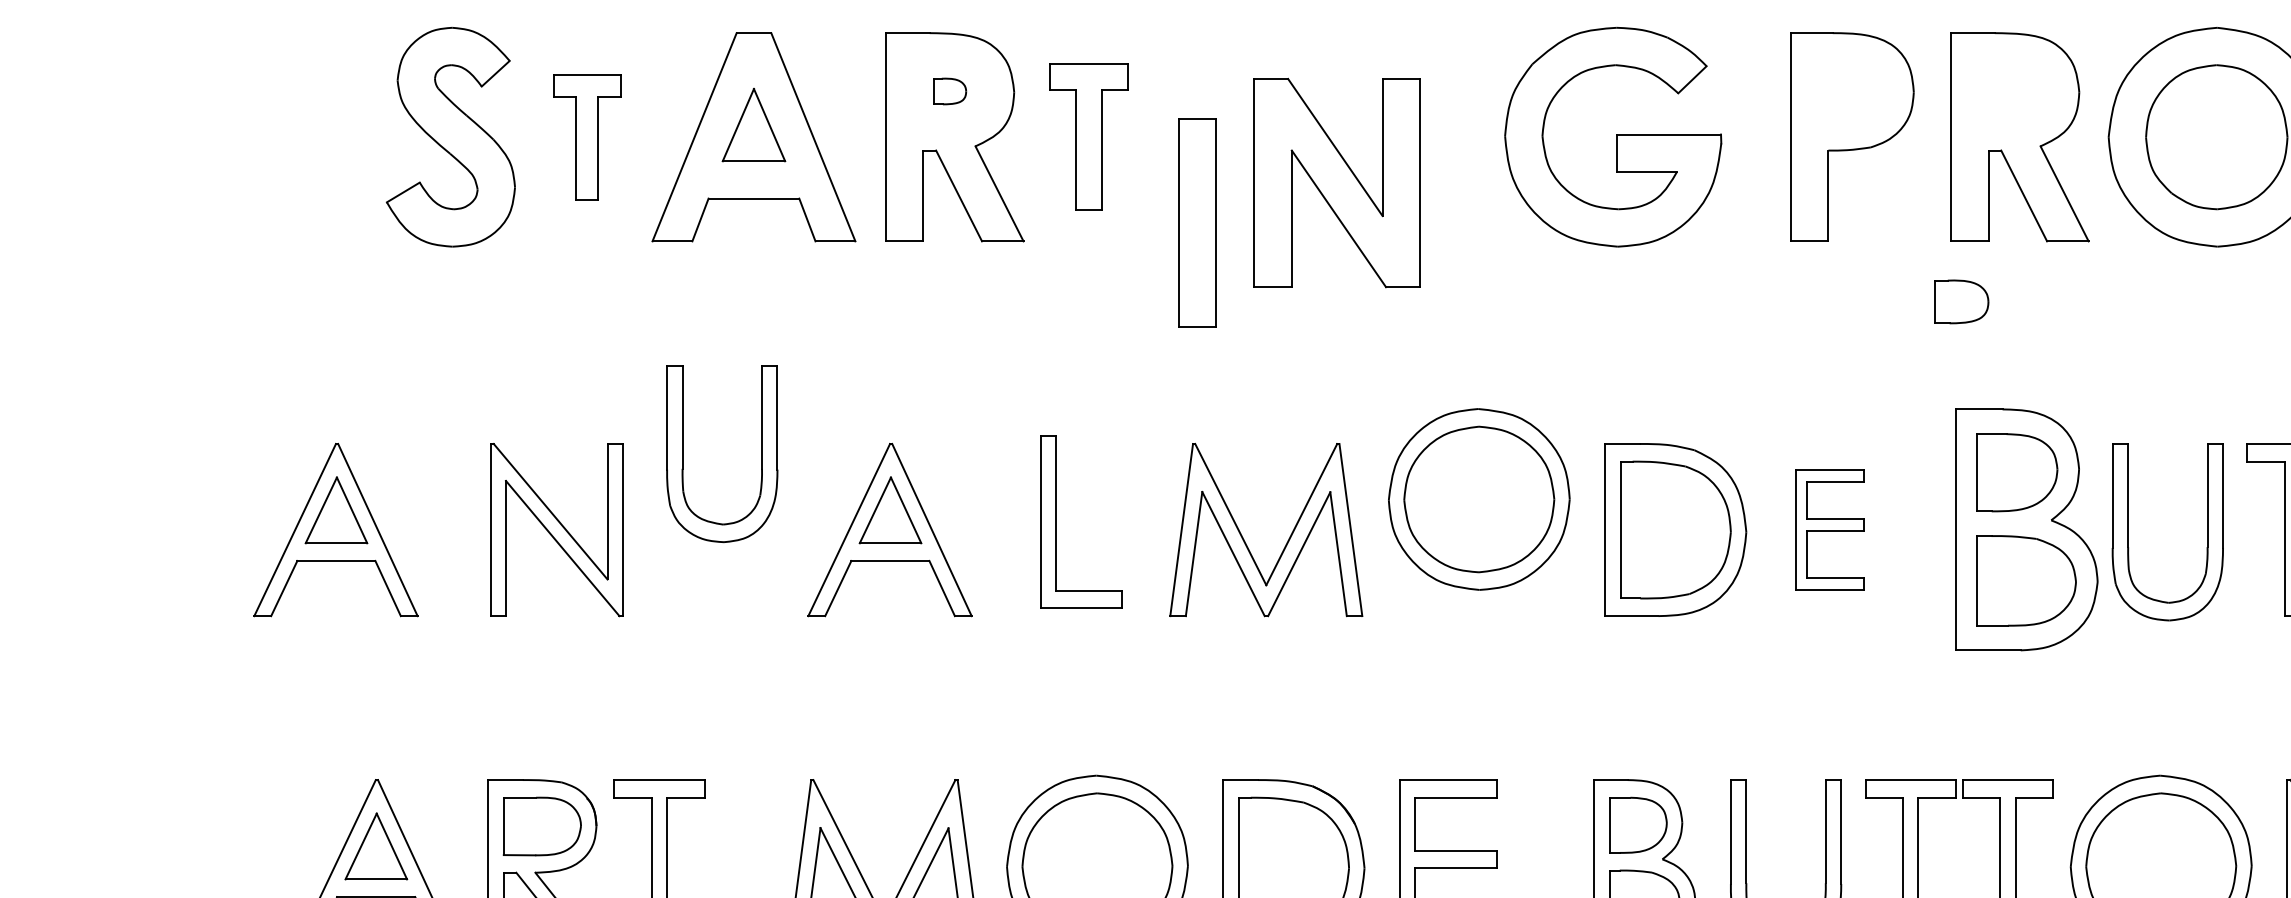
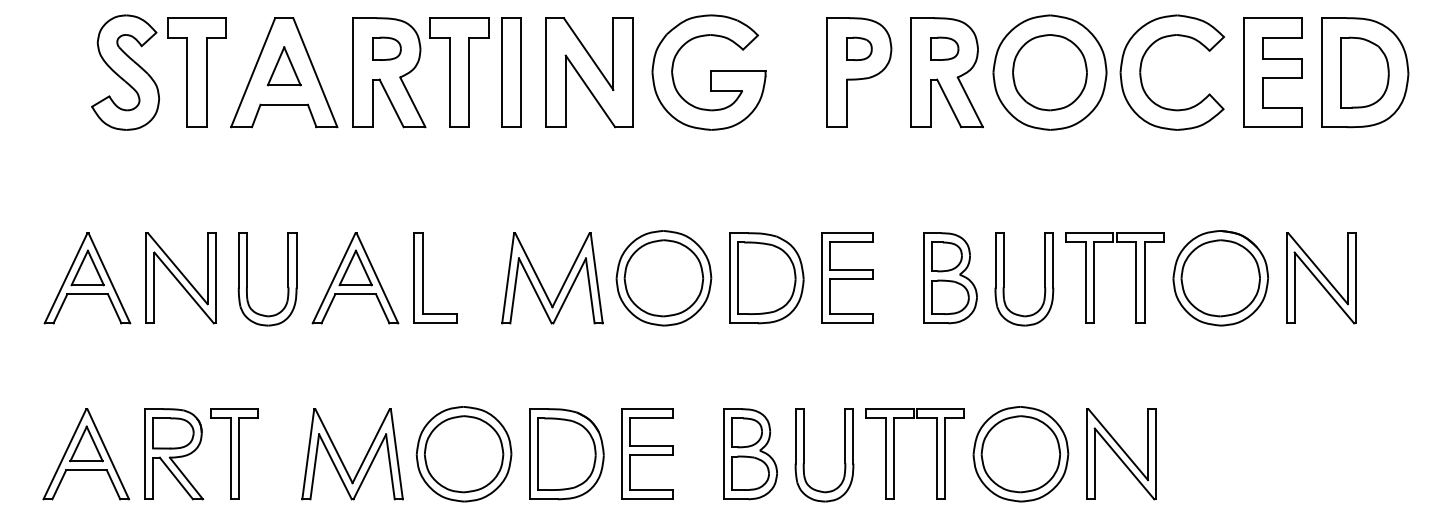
part: (949, 91) -> (386, 48), size x1.67
part: (1852, 91) -> (859, 48), added
part: (586, 136) -> (196, 72), size x1.67
part: (1088, 136) -> (459, 72), size x1.43
part: (1612, 136) -> (708, 72), moved
part: (1337, 182) -> (589, 72), moved
part: (1197, 222) -> (511, 72), moved
part: (1961, 301) -> (944, 48), moved
part: (683, 454) -> (247, 279), moved
part: (1478, 499) -> (663, 278), moved
part: (1058, 520) -> (423, 277), moved
part: (1829, 528) -> (847, 277), size x1.43
part: (336, 530) -> (87, 278), moved
part: (2026, 530) -> (950, 278), size x0.71

